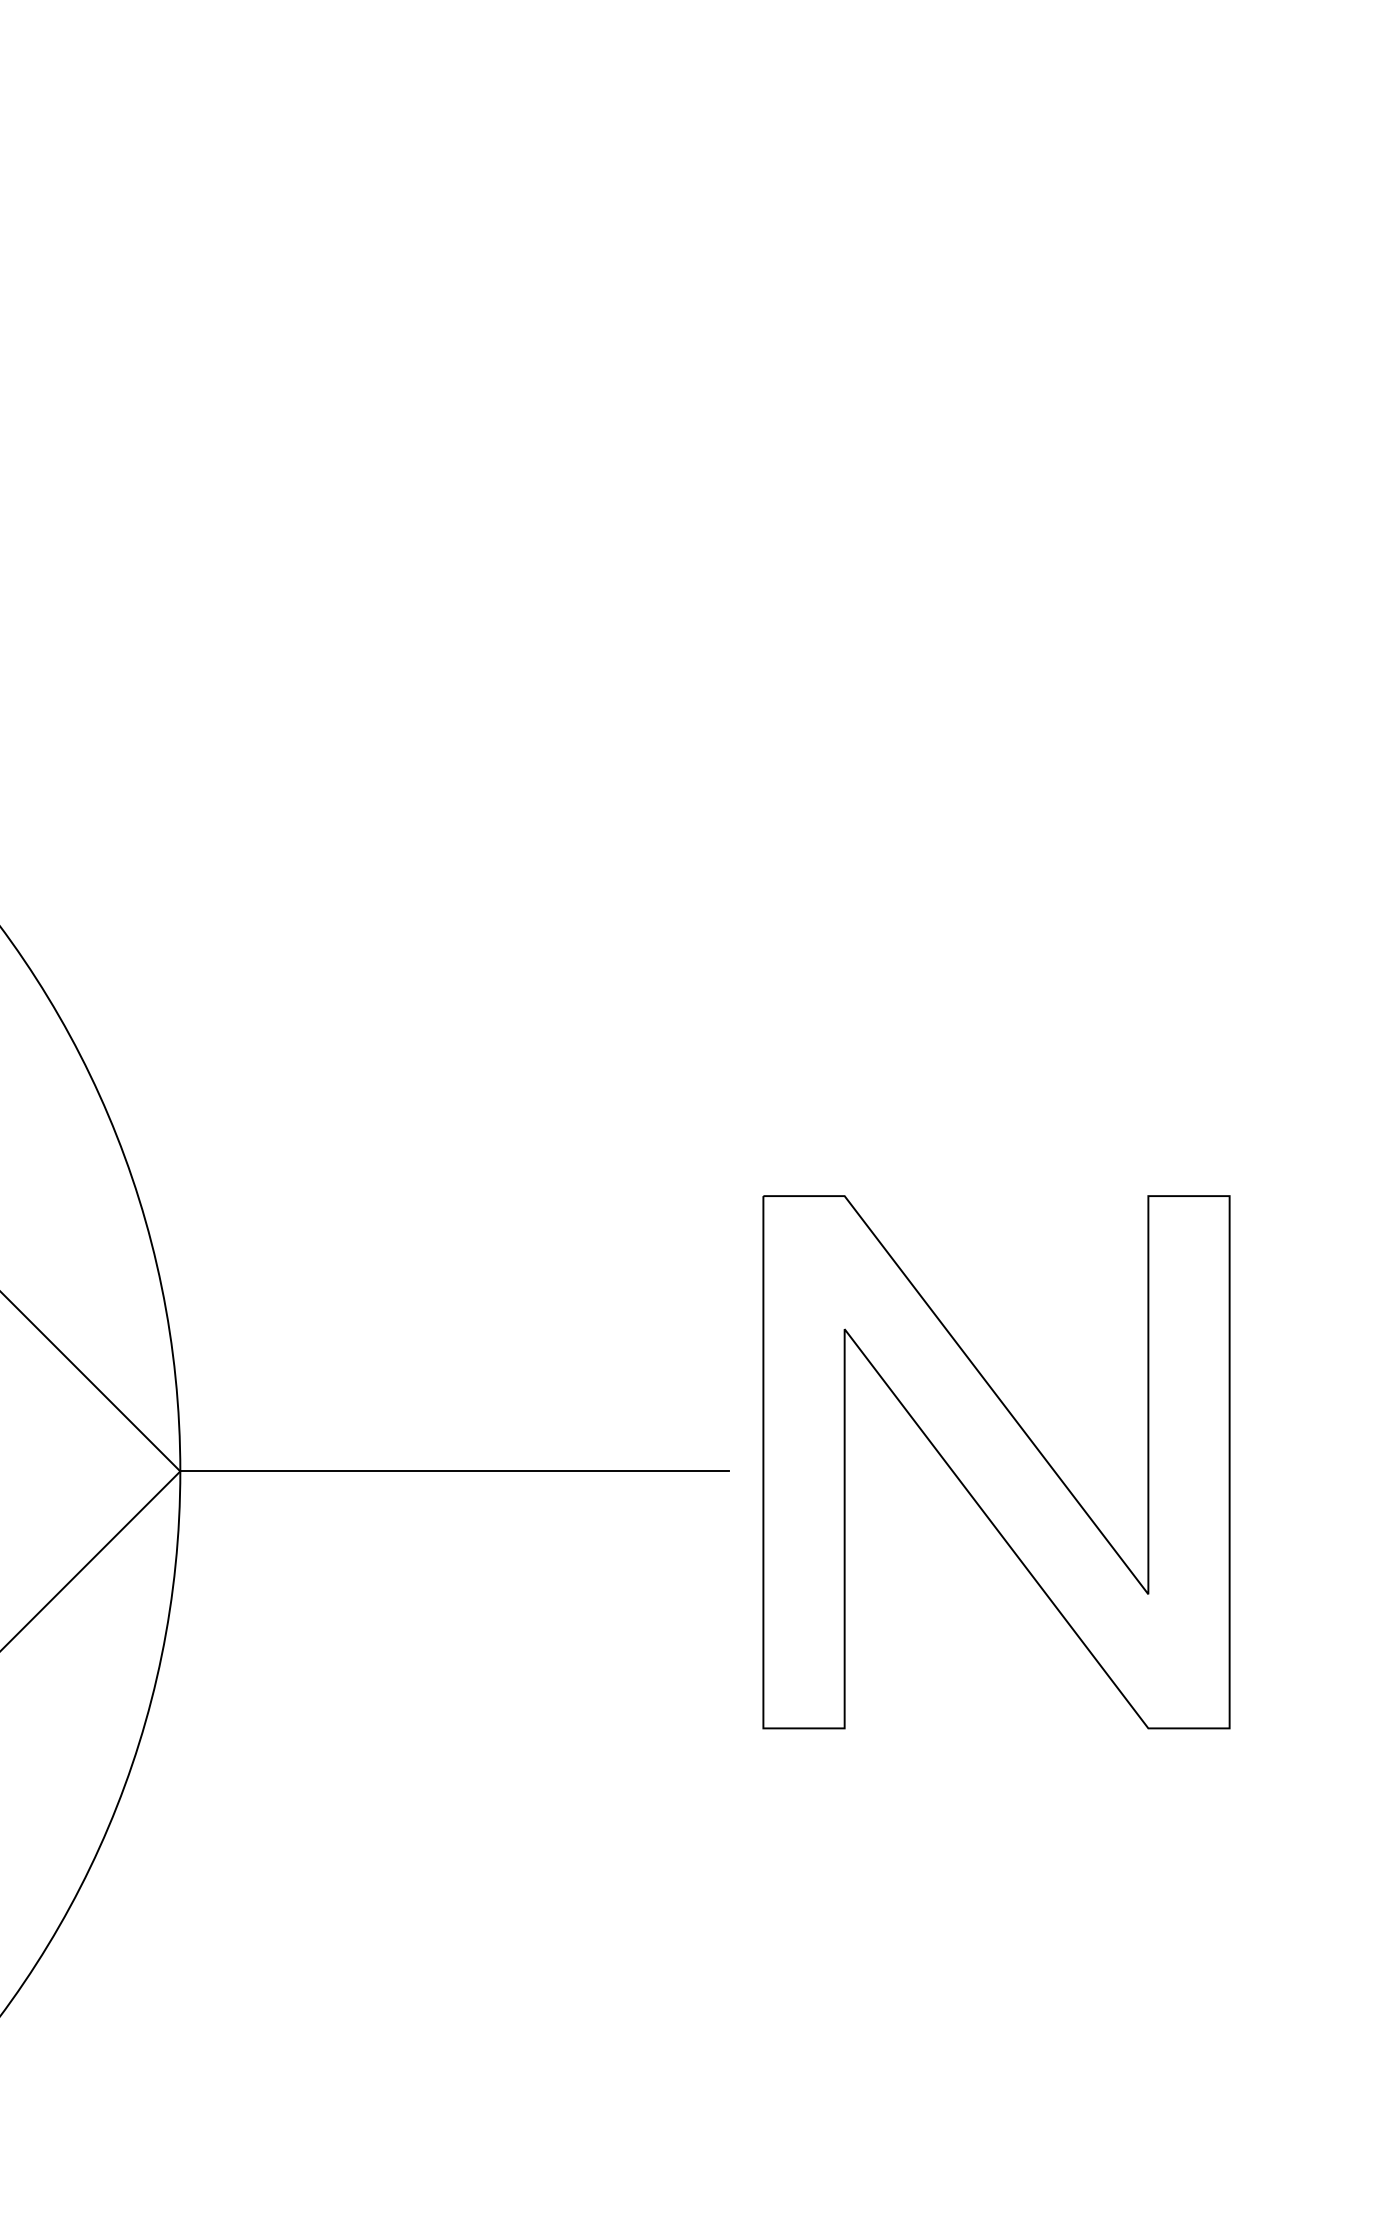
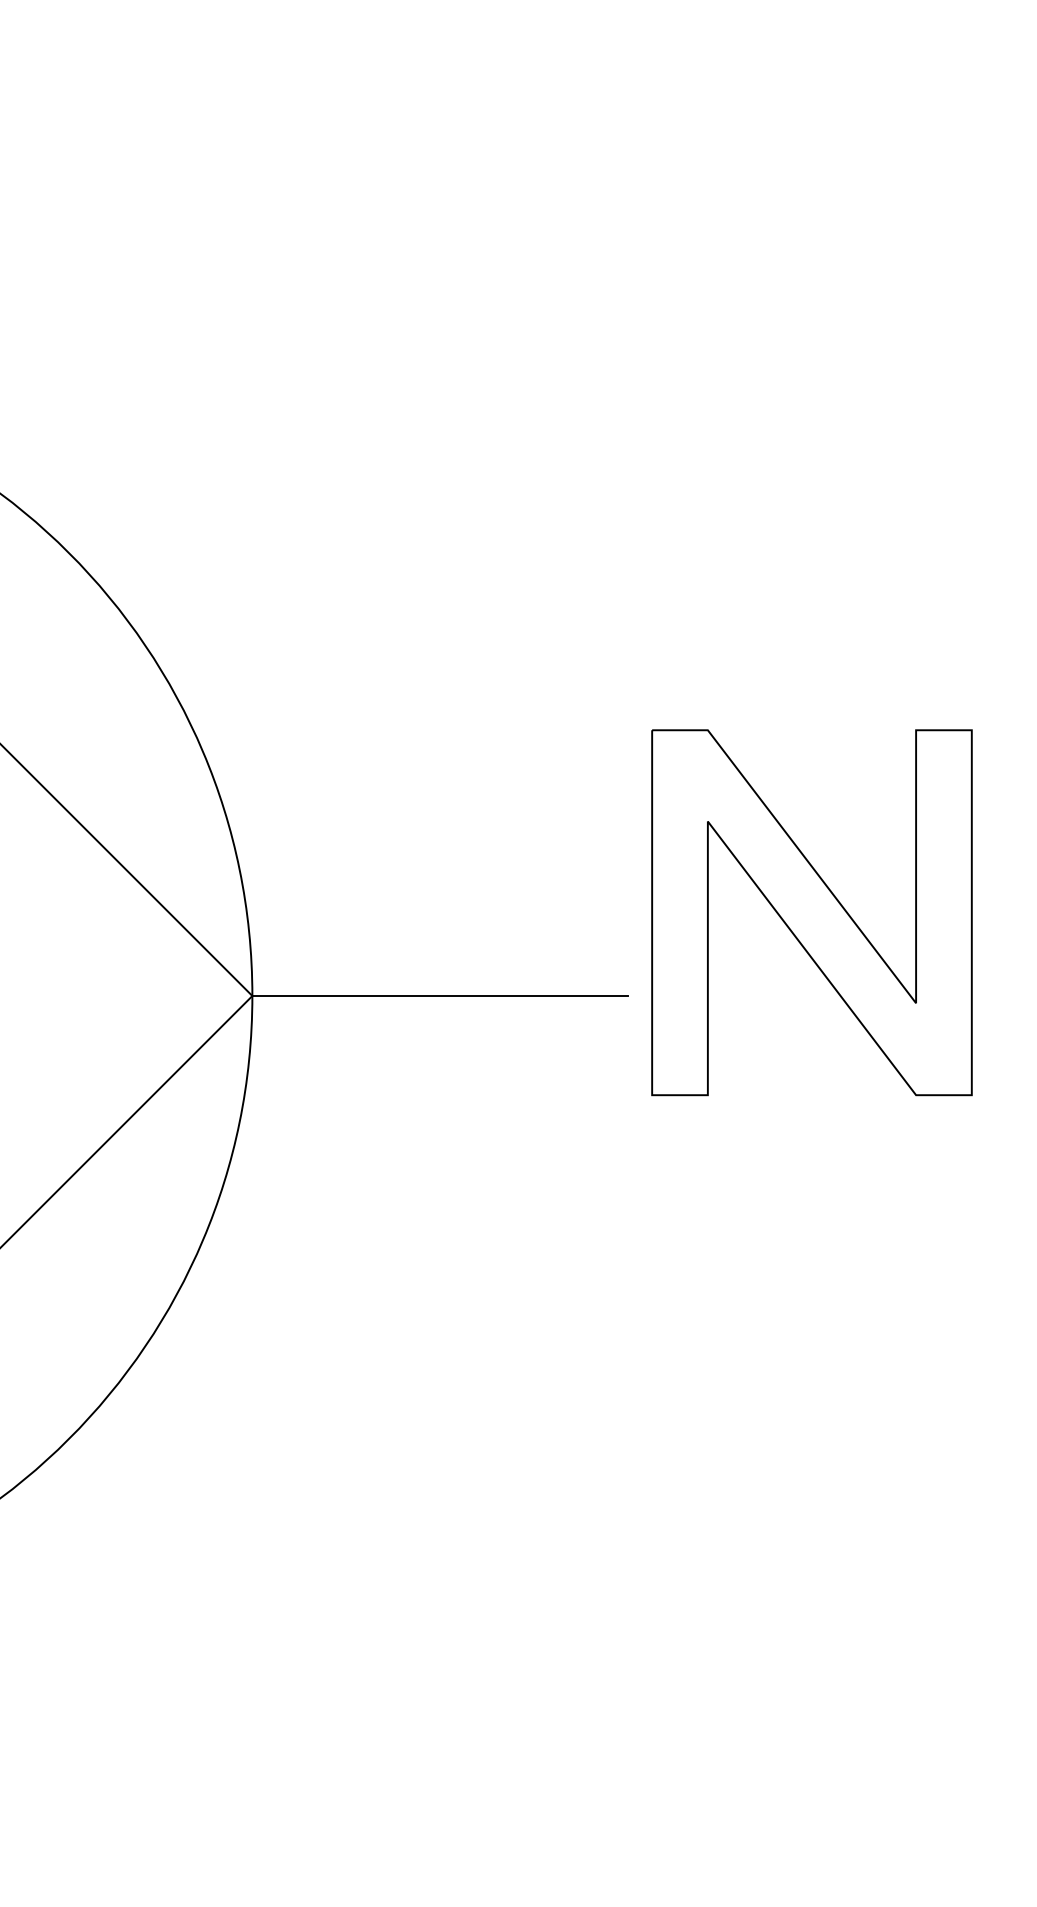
part: (995, 1461) -> (811, 912), moved

